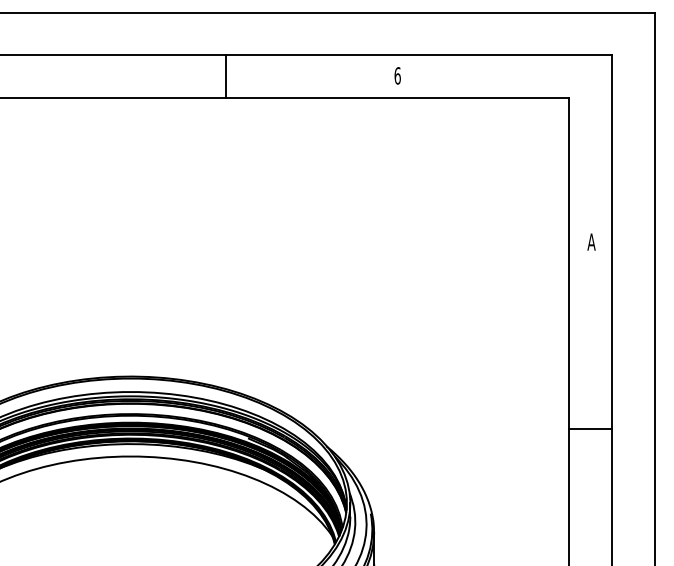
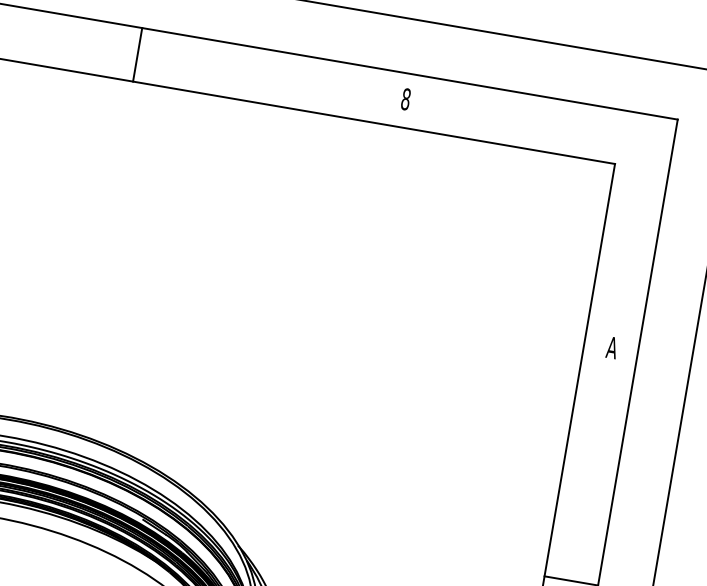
text: (397, 75) -> (405, 98), 6 -> 8
line: (225, 76) -> (137, 54), moved

